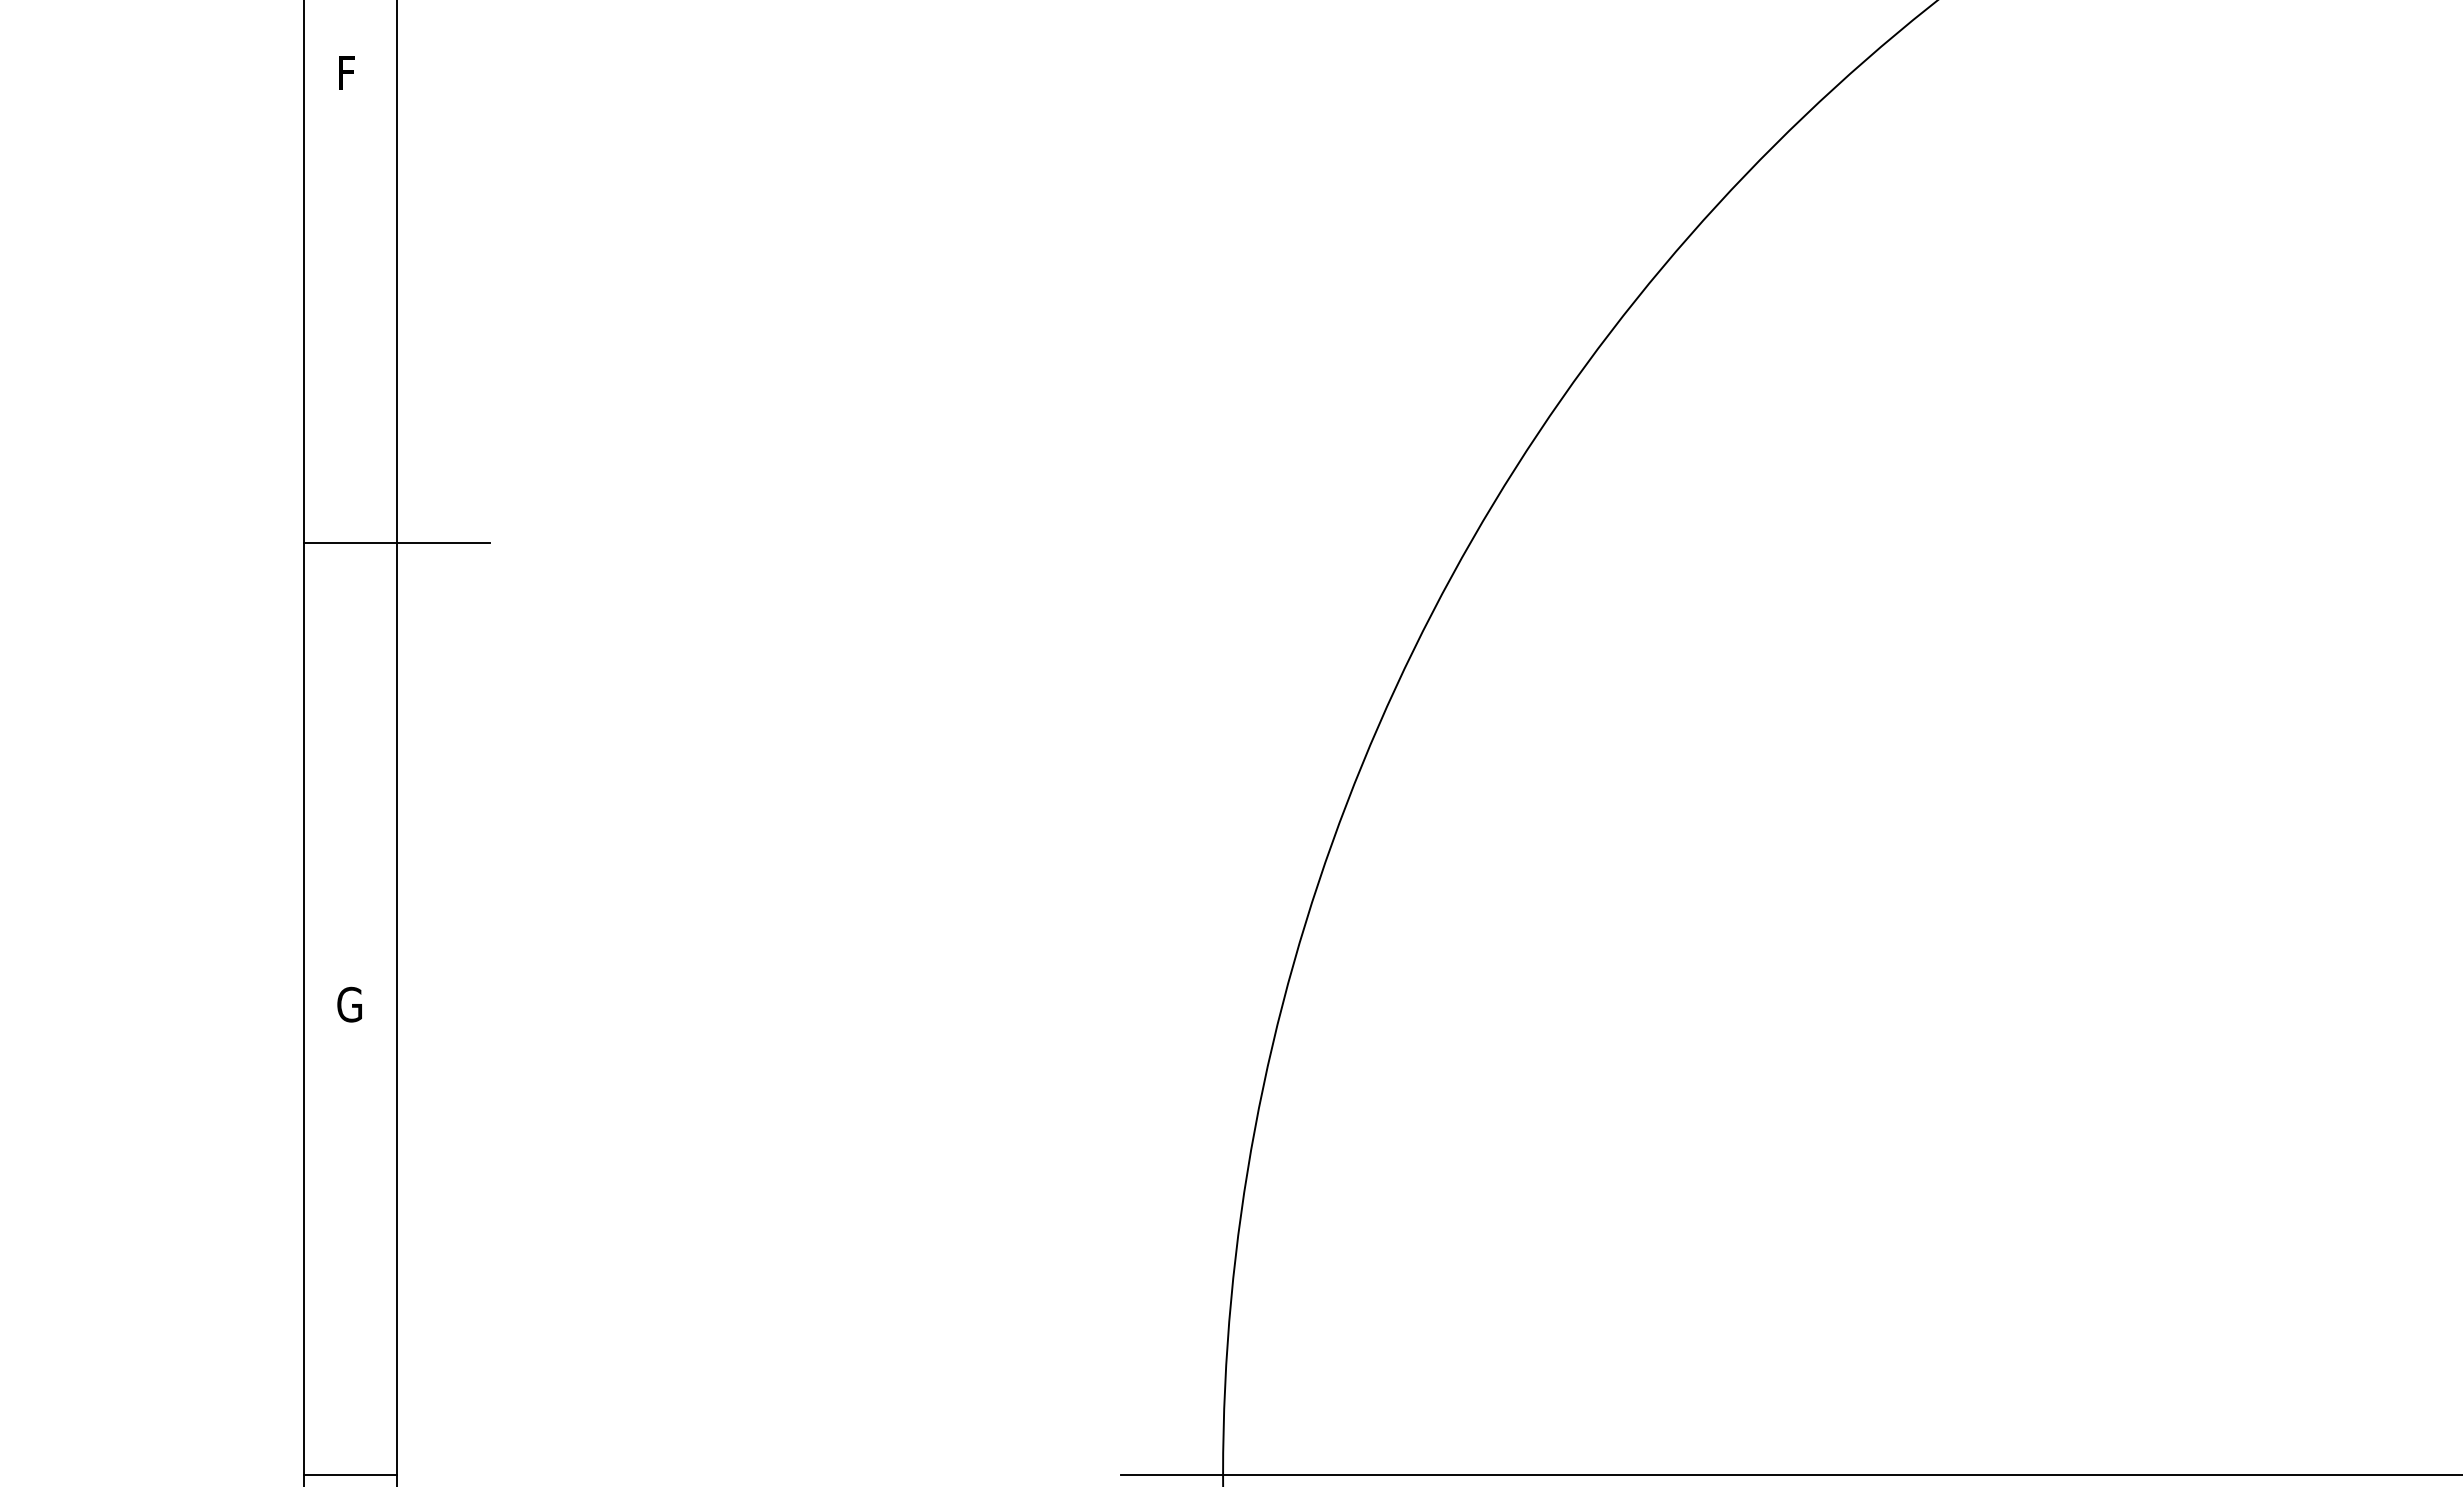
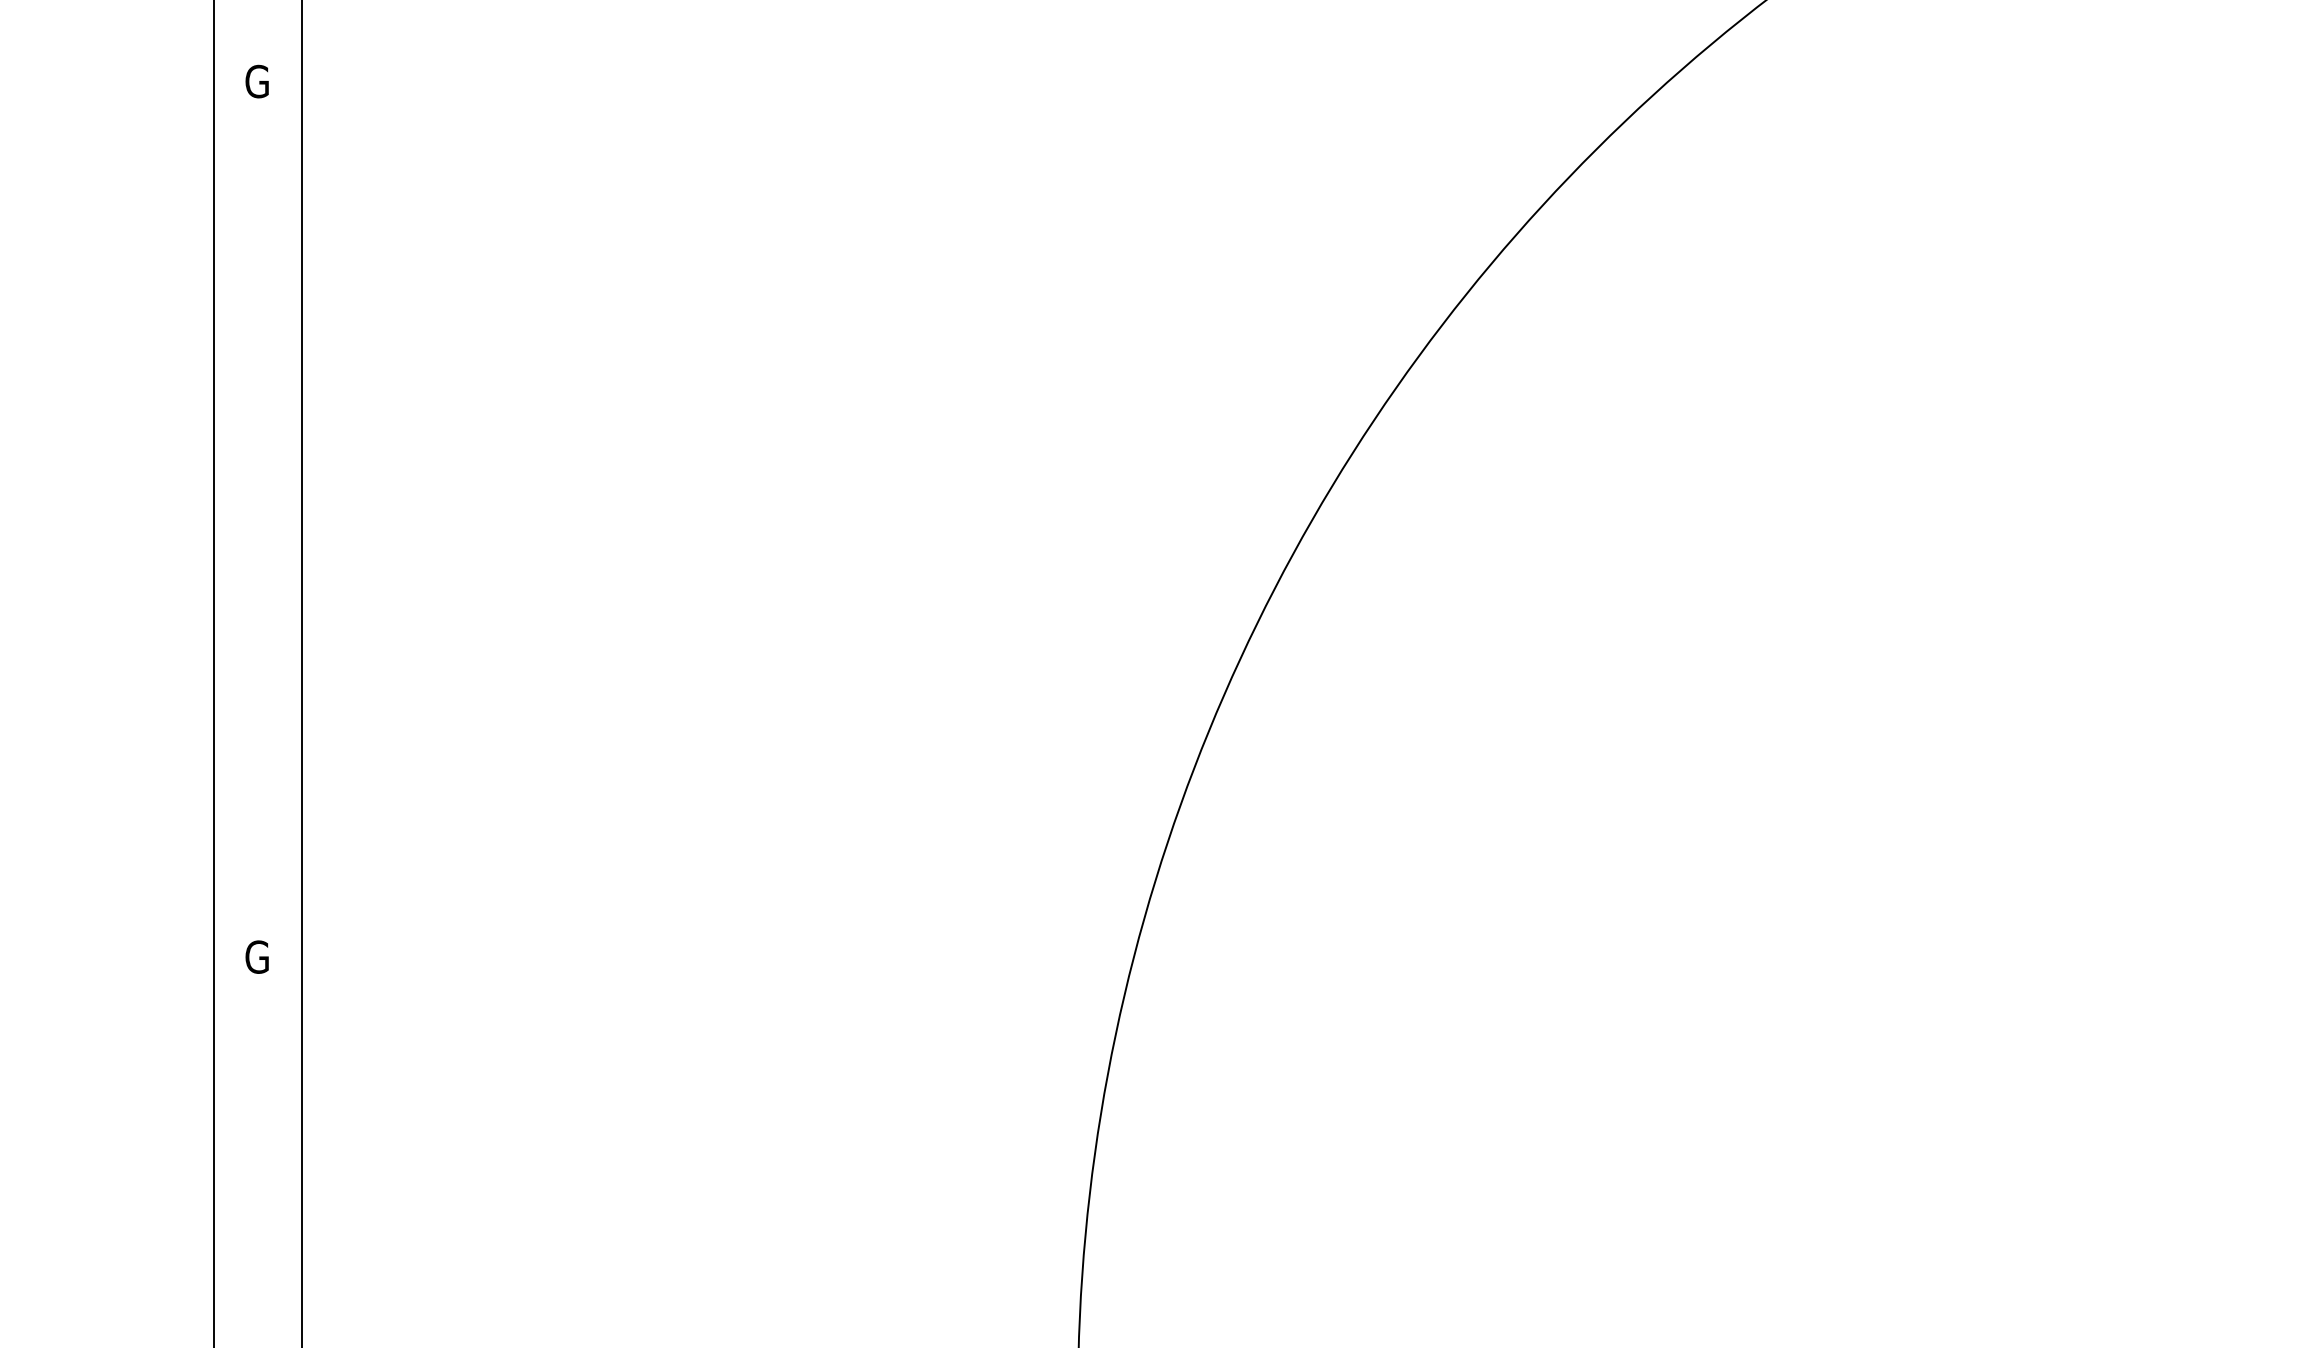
text: (349, 72) -> (256, 81), F -> G
line: (397, 543) -> (302, 523), removed

